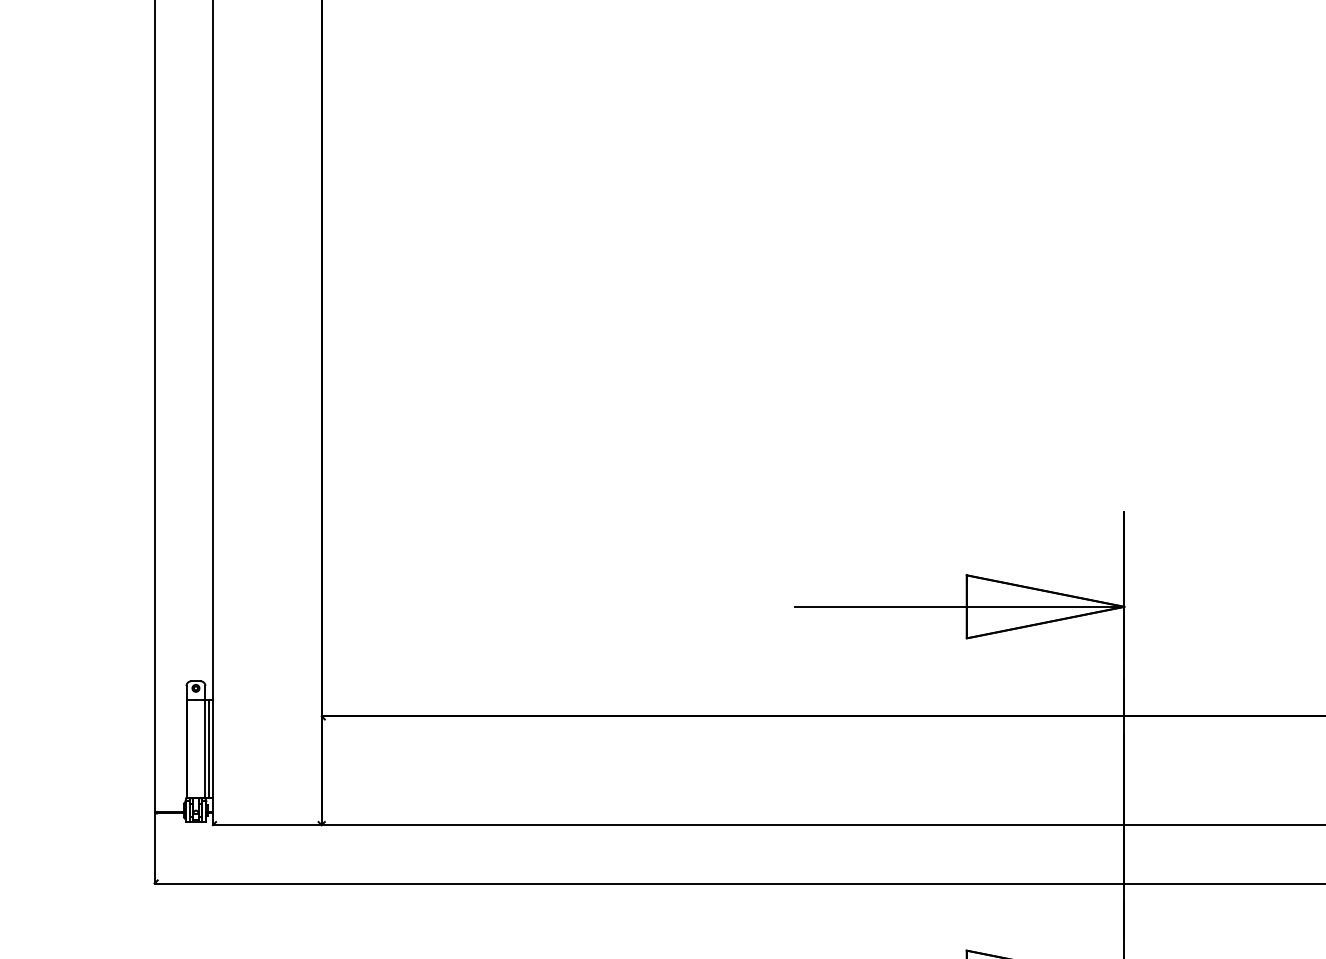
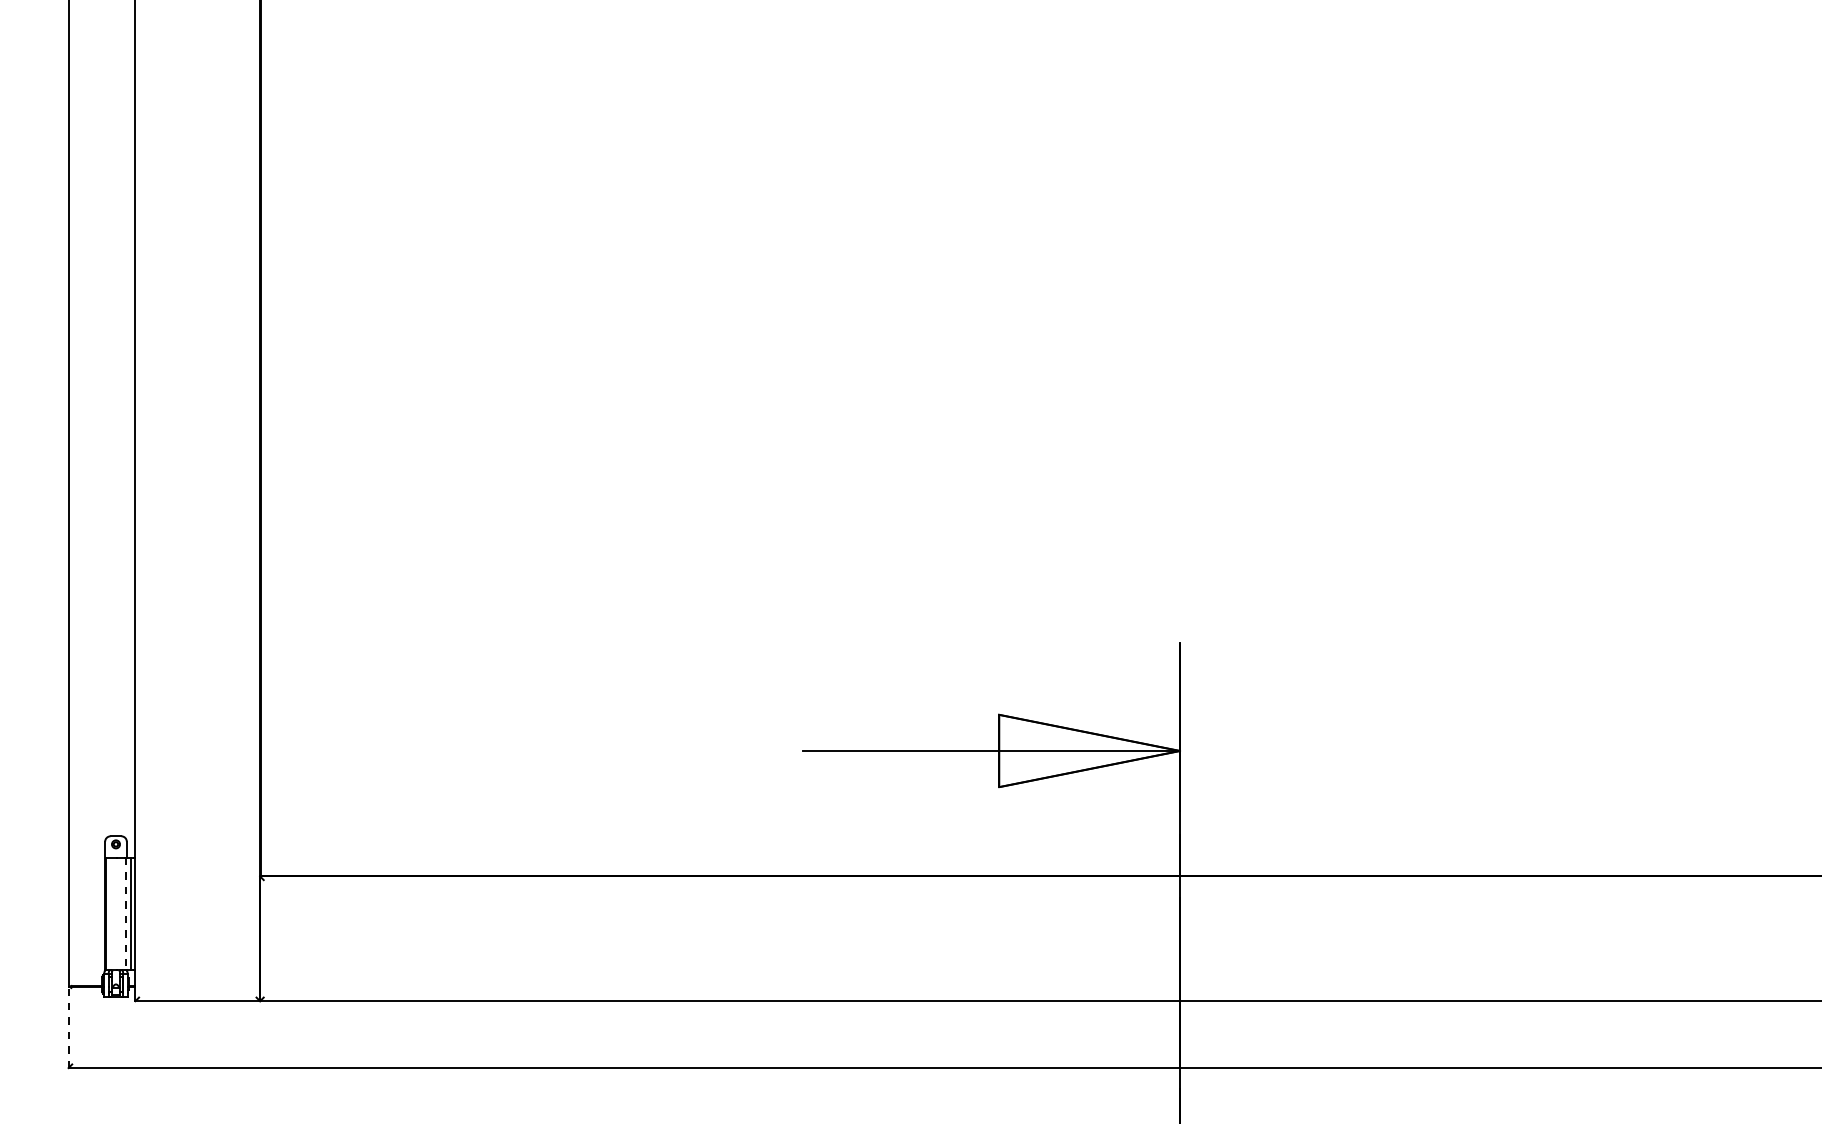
line: (205, 749) -> (126, 914), solid -> dashed
line: (154, 848) -> (68, 1027), solid -> dashed

